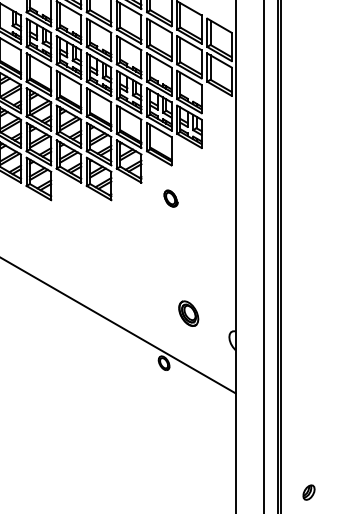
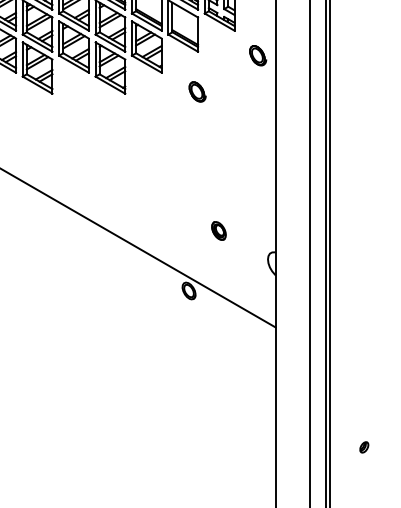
part: (220, 168) -> (257, 55), added
part: (188, 313) -> (218, 230), size x0.6
part: (308, 492) -> (363, 447), size x0.6

